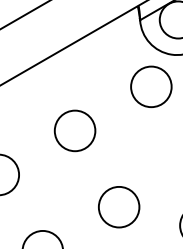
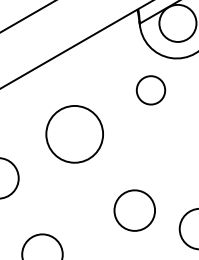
circle: (150, 87) -> (150, 90), size x0.7
circle: (74, 131) -> (74, 134), size x1.4
circle: (118, 207) -> (134, 210), moved

